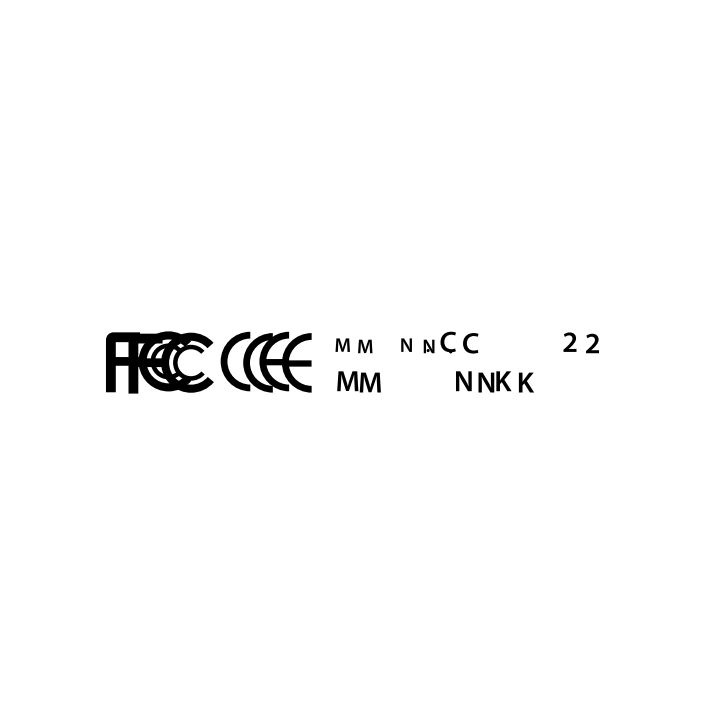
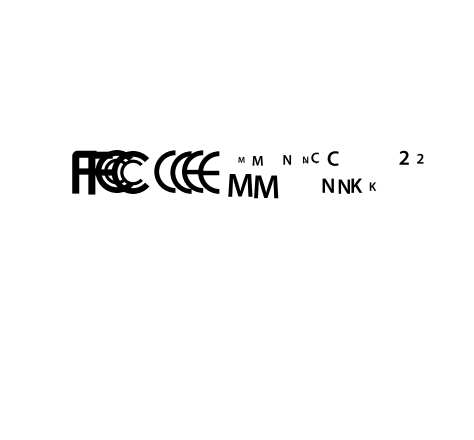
part: (439, 342) -> (310, 158), size x0.7
part: (592, 343) -> (420, 158), size x0.7
part: (342, 344) -> (241, 159), size x0.6
part: (358, 381) -> (252, 185), size x1.6
part: (526, 382) -> (373, 186), size x0.6

